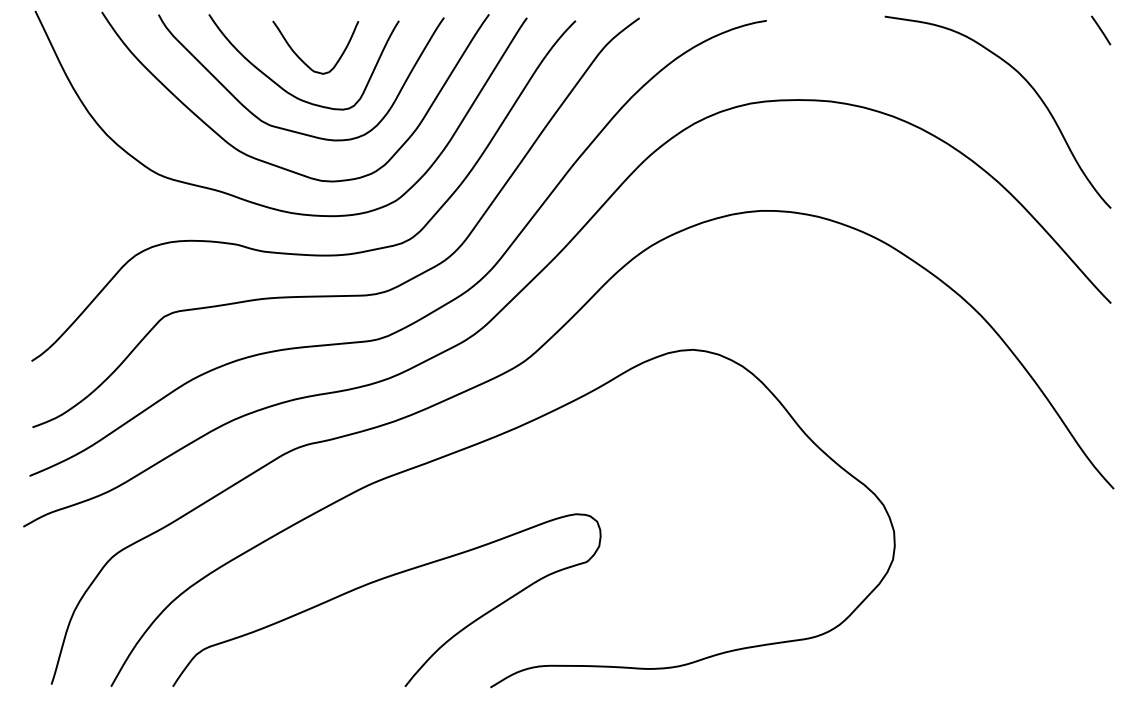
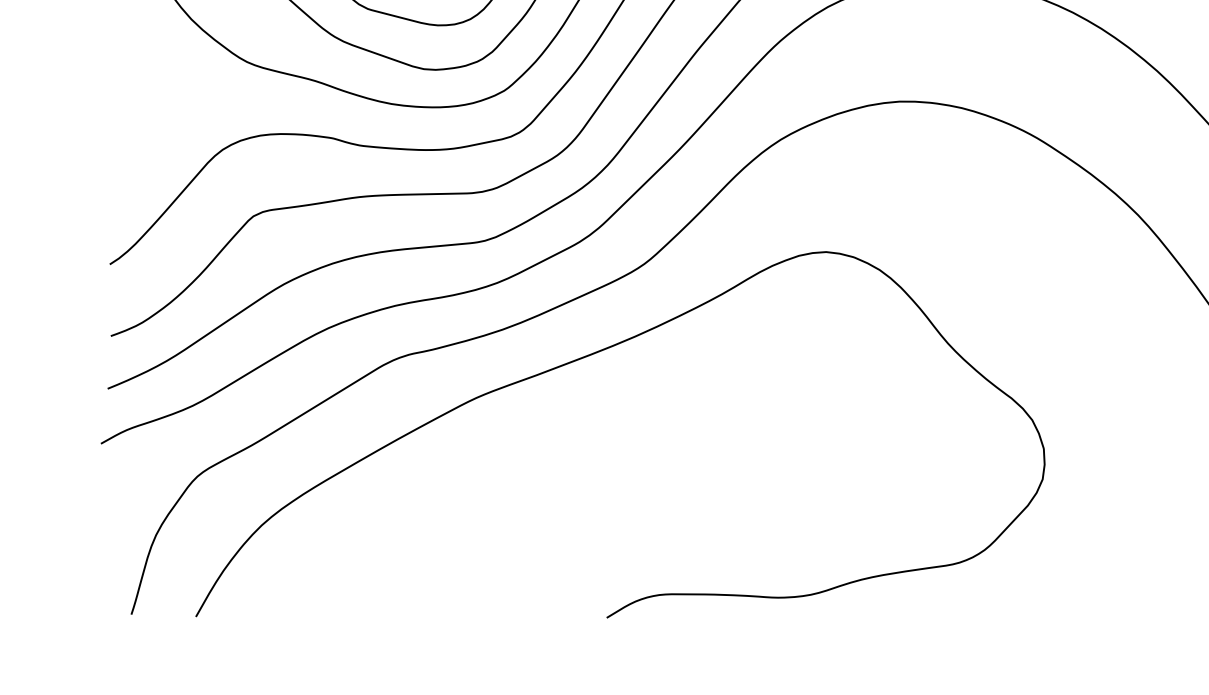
curve: (381, 580) -> (488, 501), removed

